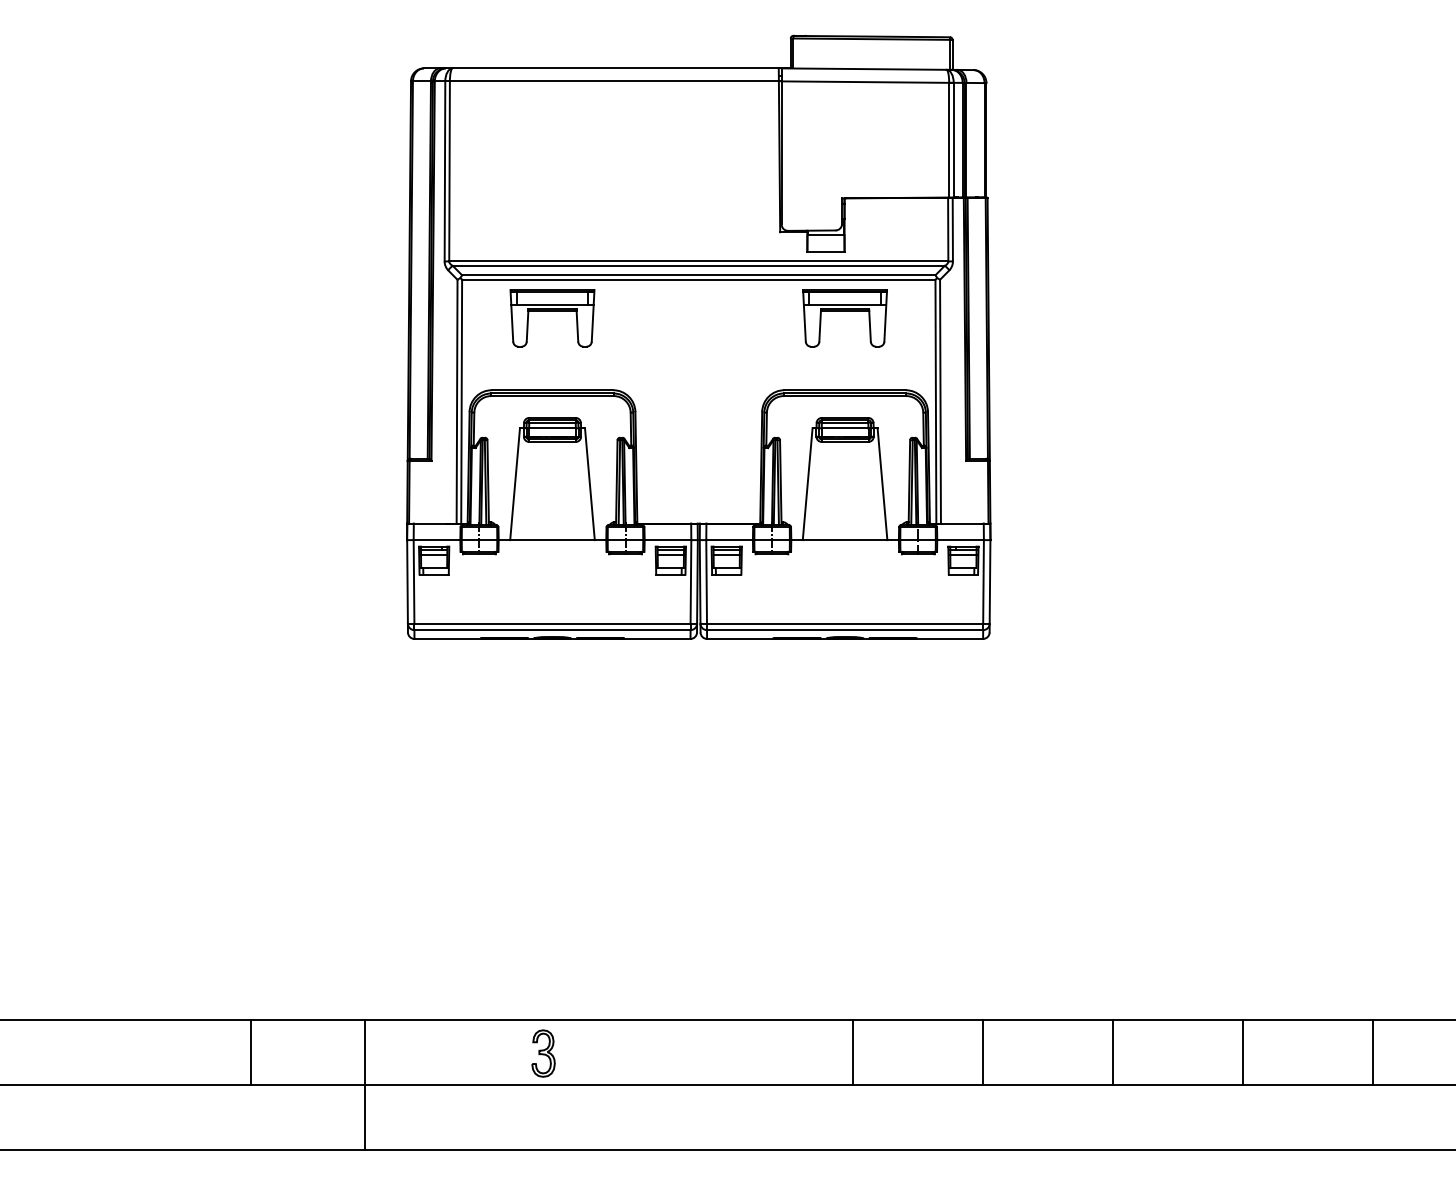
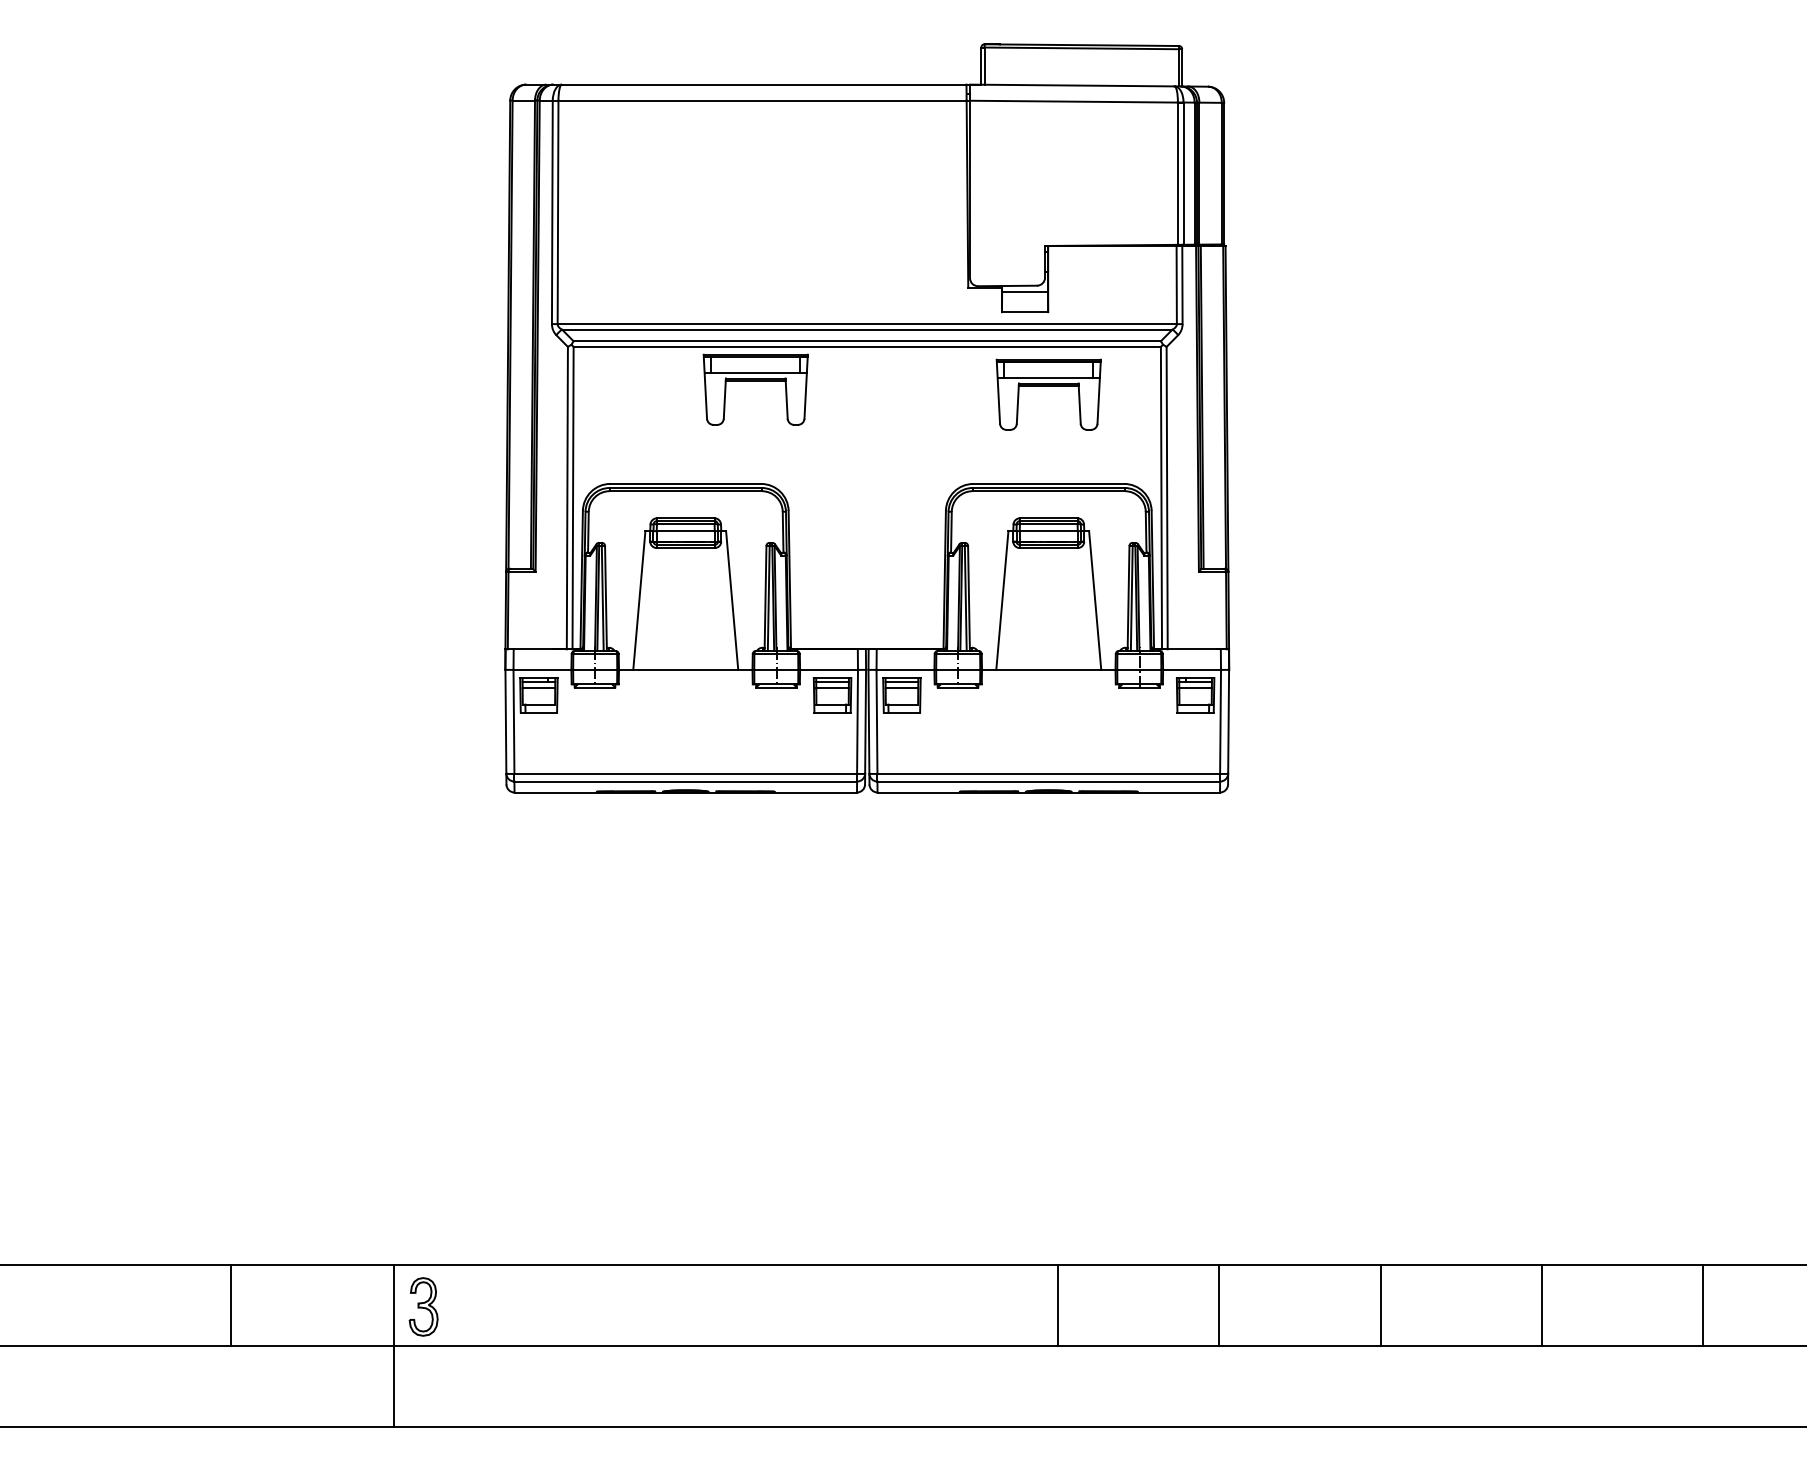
part: (552, 311) -> (755, 381), moved
line: (250, 1052) -> (230, 1305), moved
part: (543, 1053) -> (423, 1306), moved
line: (365, 1084) -> (394, 1345), moved

